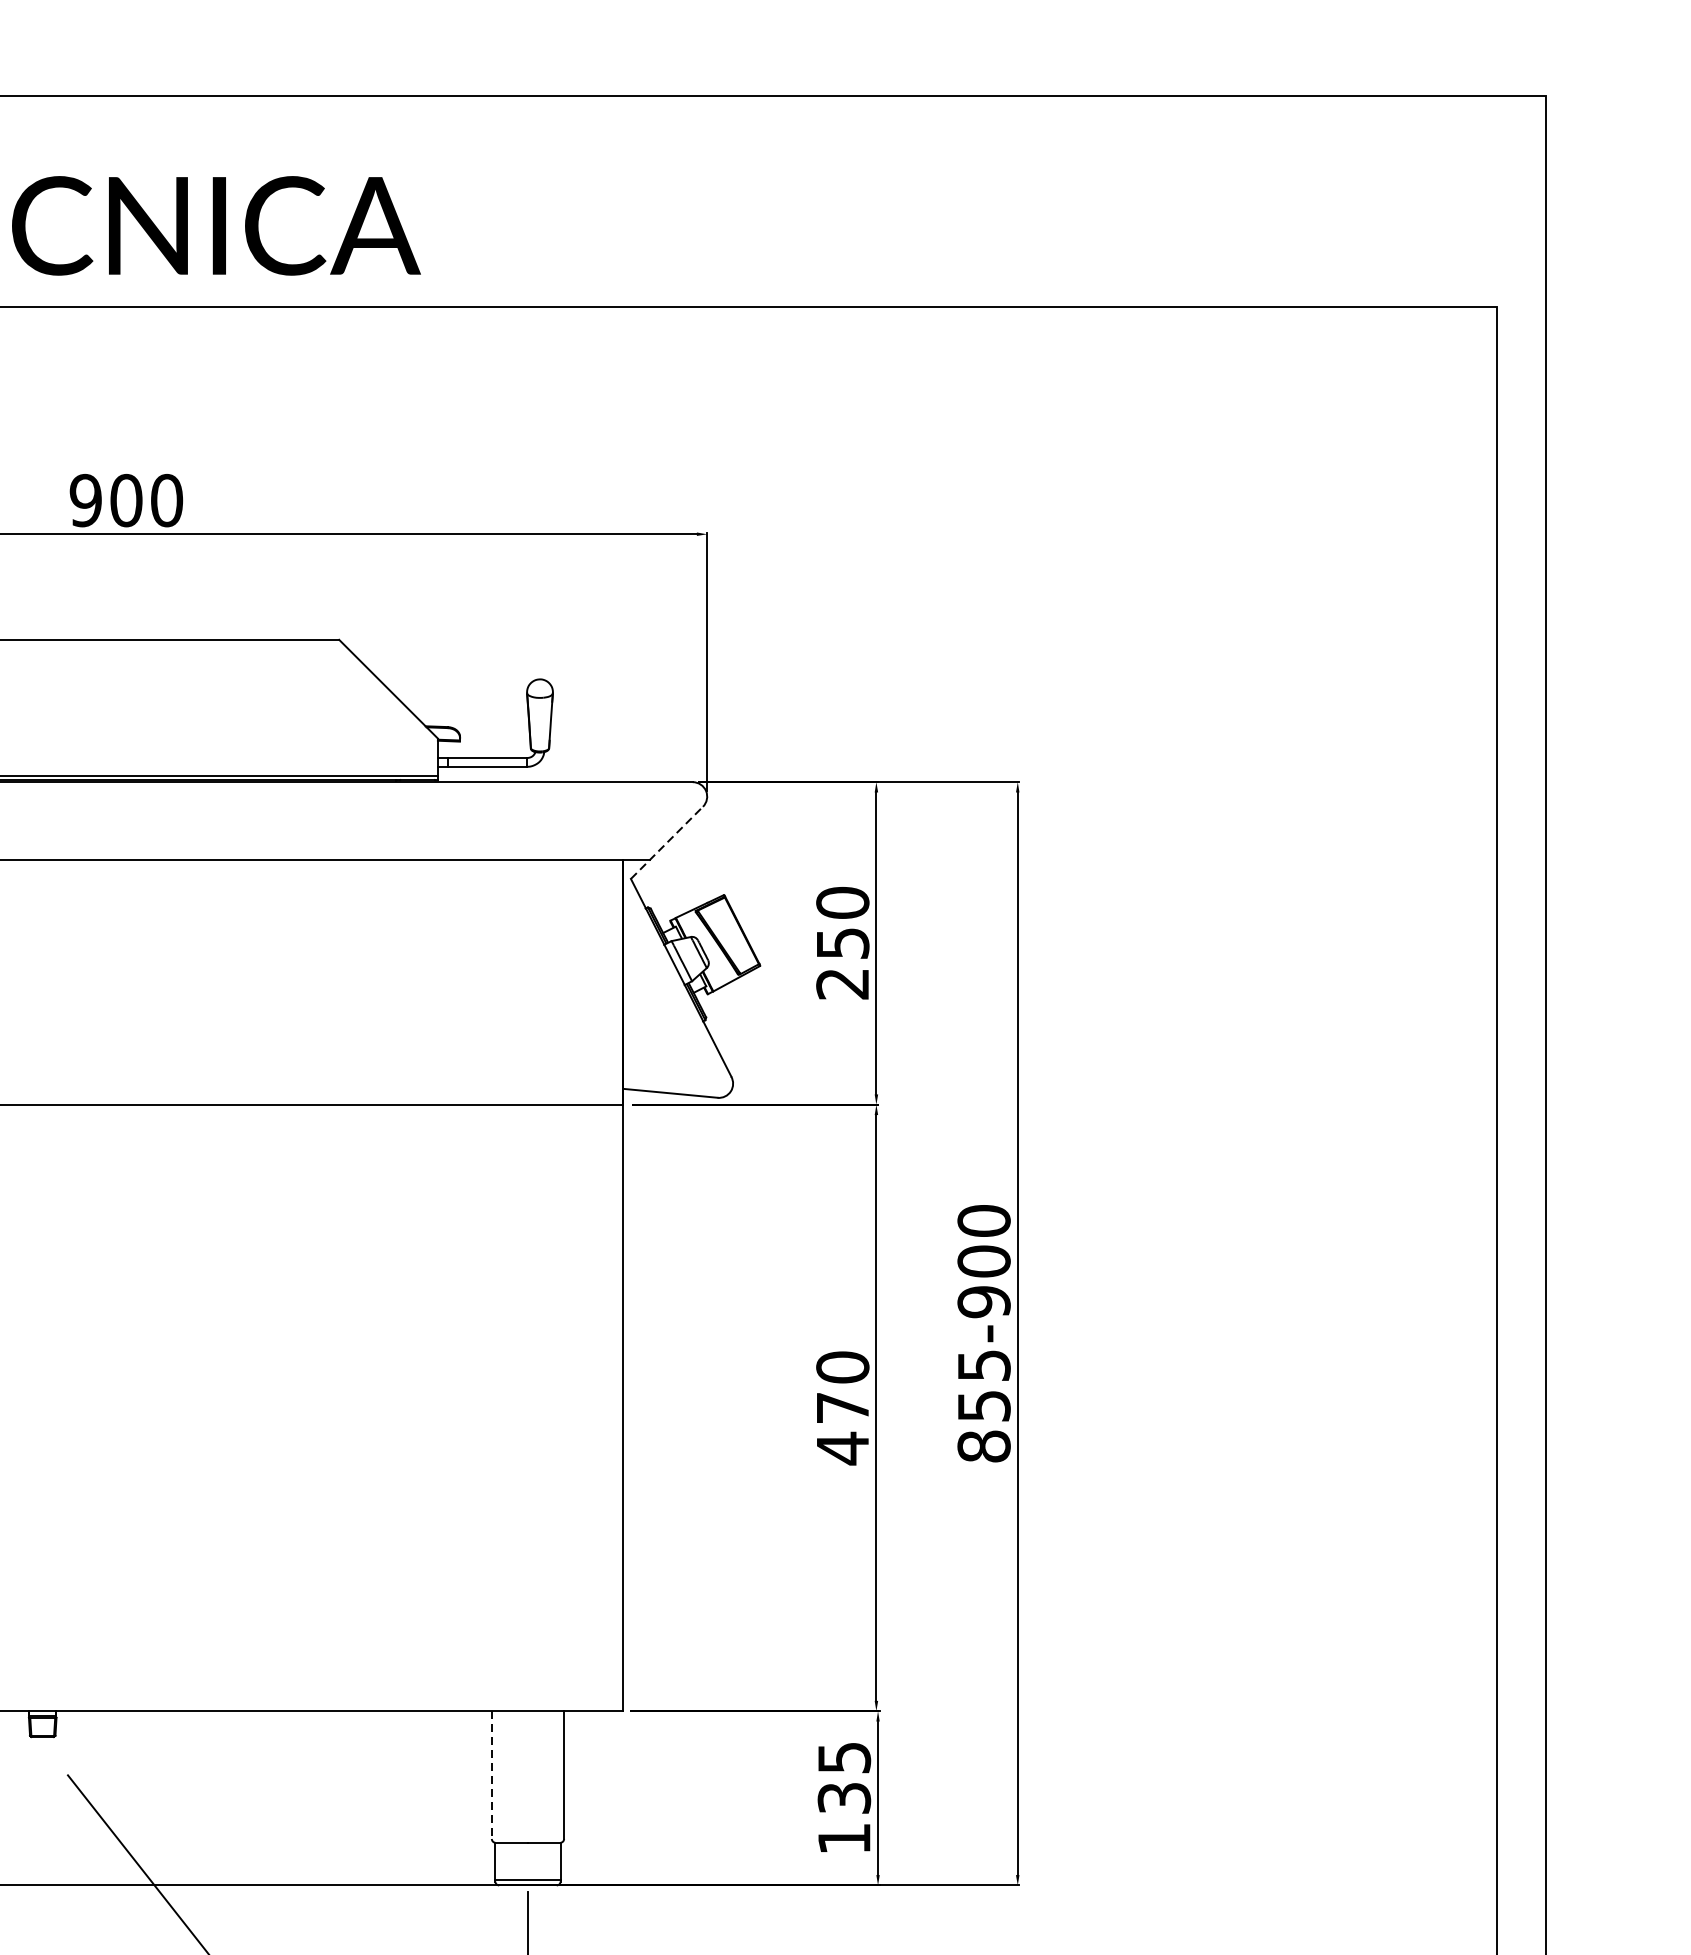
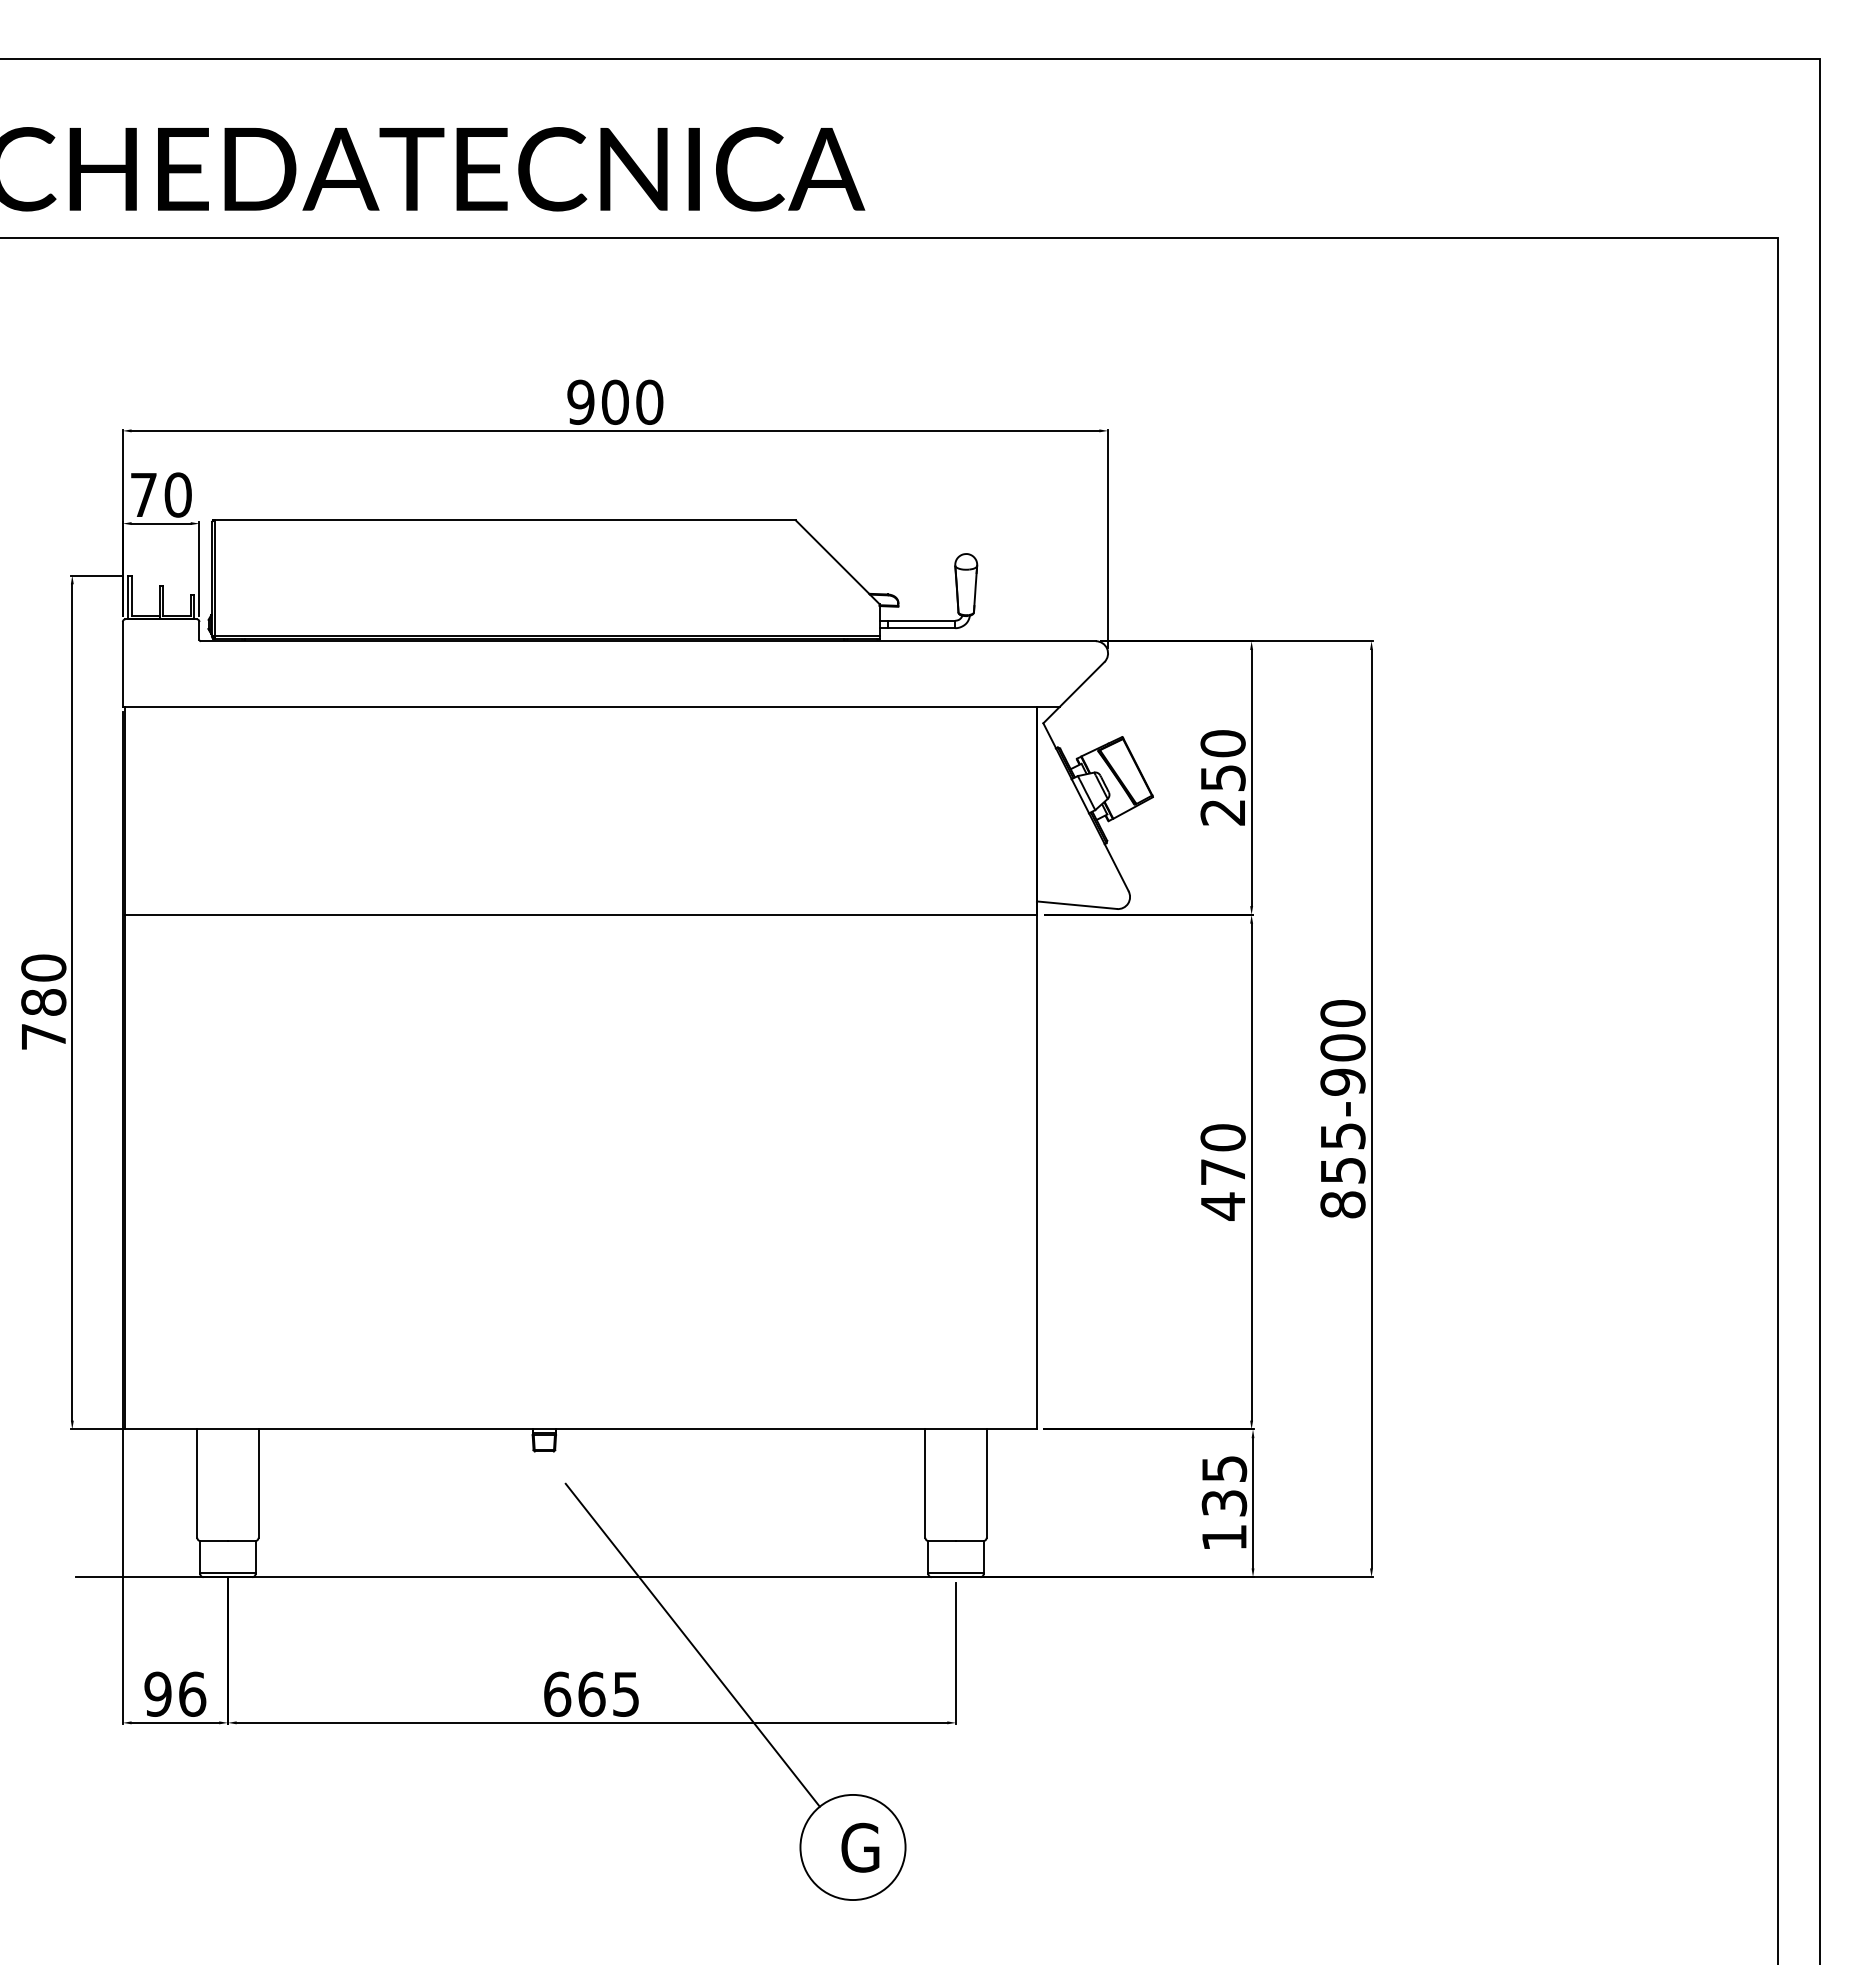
line: (667, 842) -> (1074, 692), dashed -> solid
line: (491, 1776) -> (925, 1484), dashed -> solid

